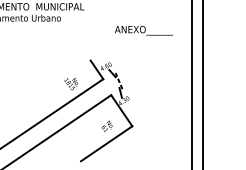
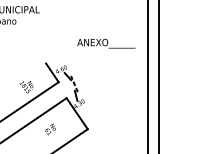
text: (144, 30) -> (106, 43), moved
text: (107, 126) -> (50, 129), moved

